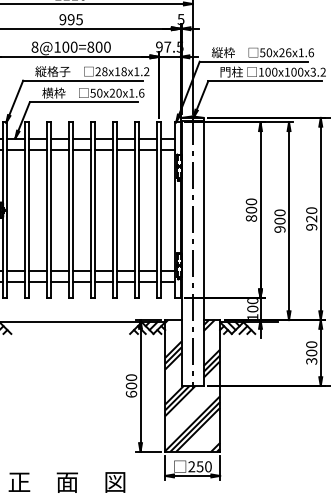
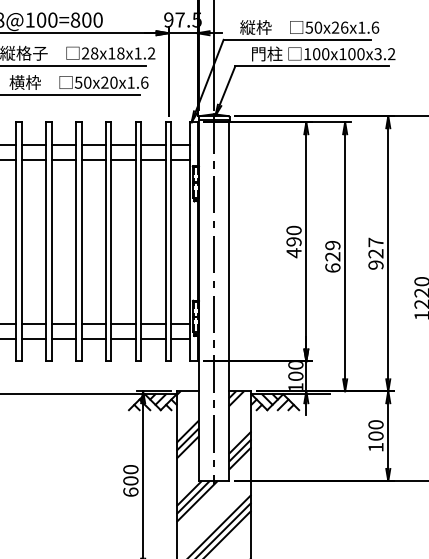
text: (311, 210) -> (375, 242), 920 -> 927
text: (251, 214) -> (294, 247), 800 -> 490
text: (279, 220) -> (332, 255), 900 -> 629
text: (311, 361) -> (375, 447), 300 -> 100

